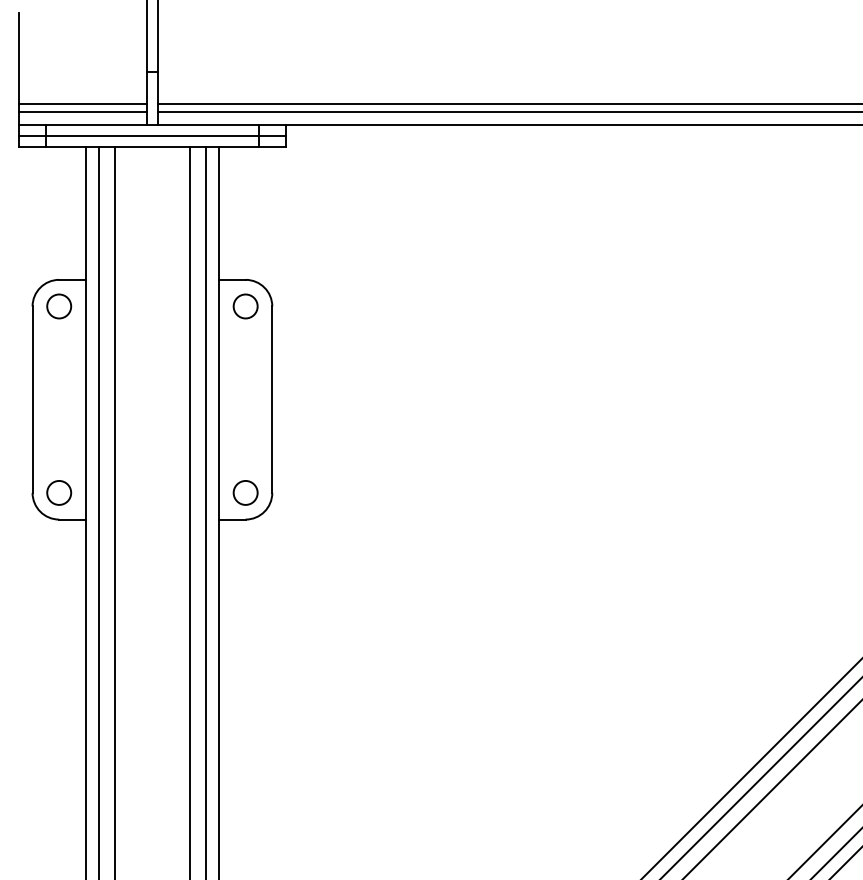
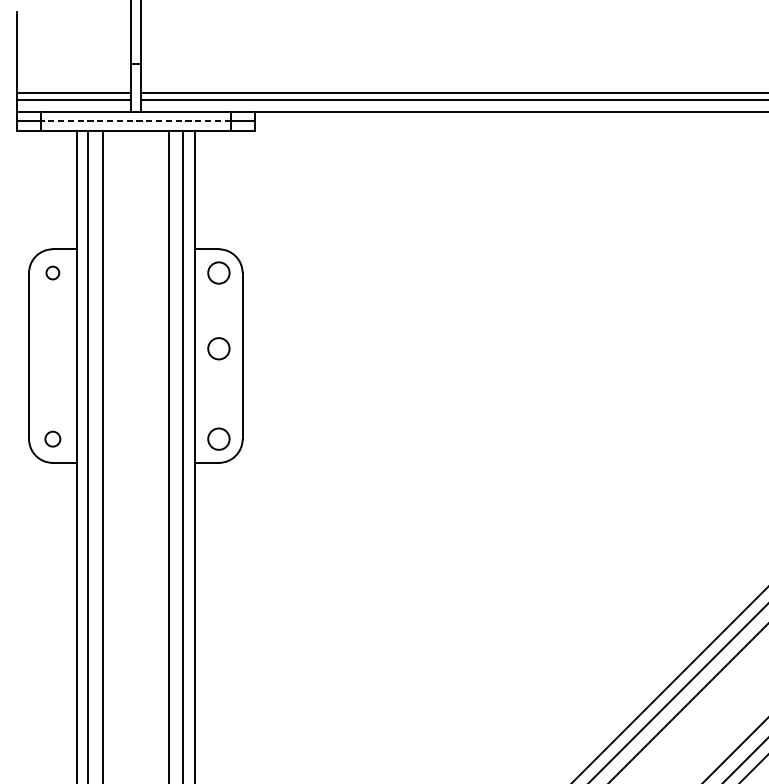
line: (152, 136) -> (135, 121), solid -> dashed
circle: (59, 306) -> (53, 273), size x0.6
circle: (245, 391) -> (218, 348), added
circle: (59, 492) -> (53, 438), size x0.7

